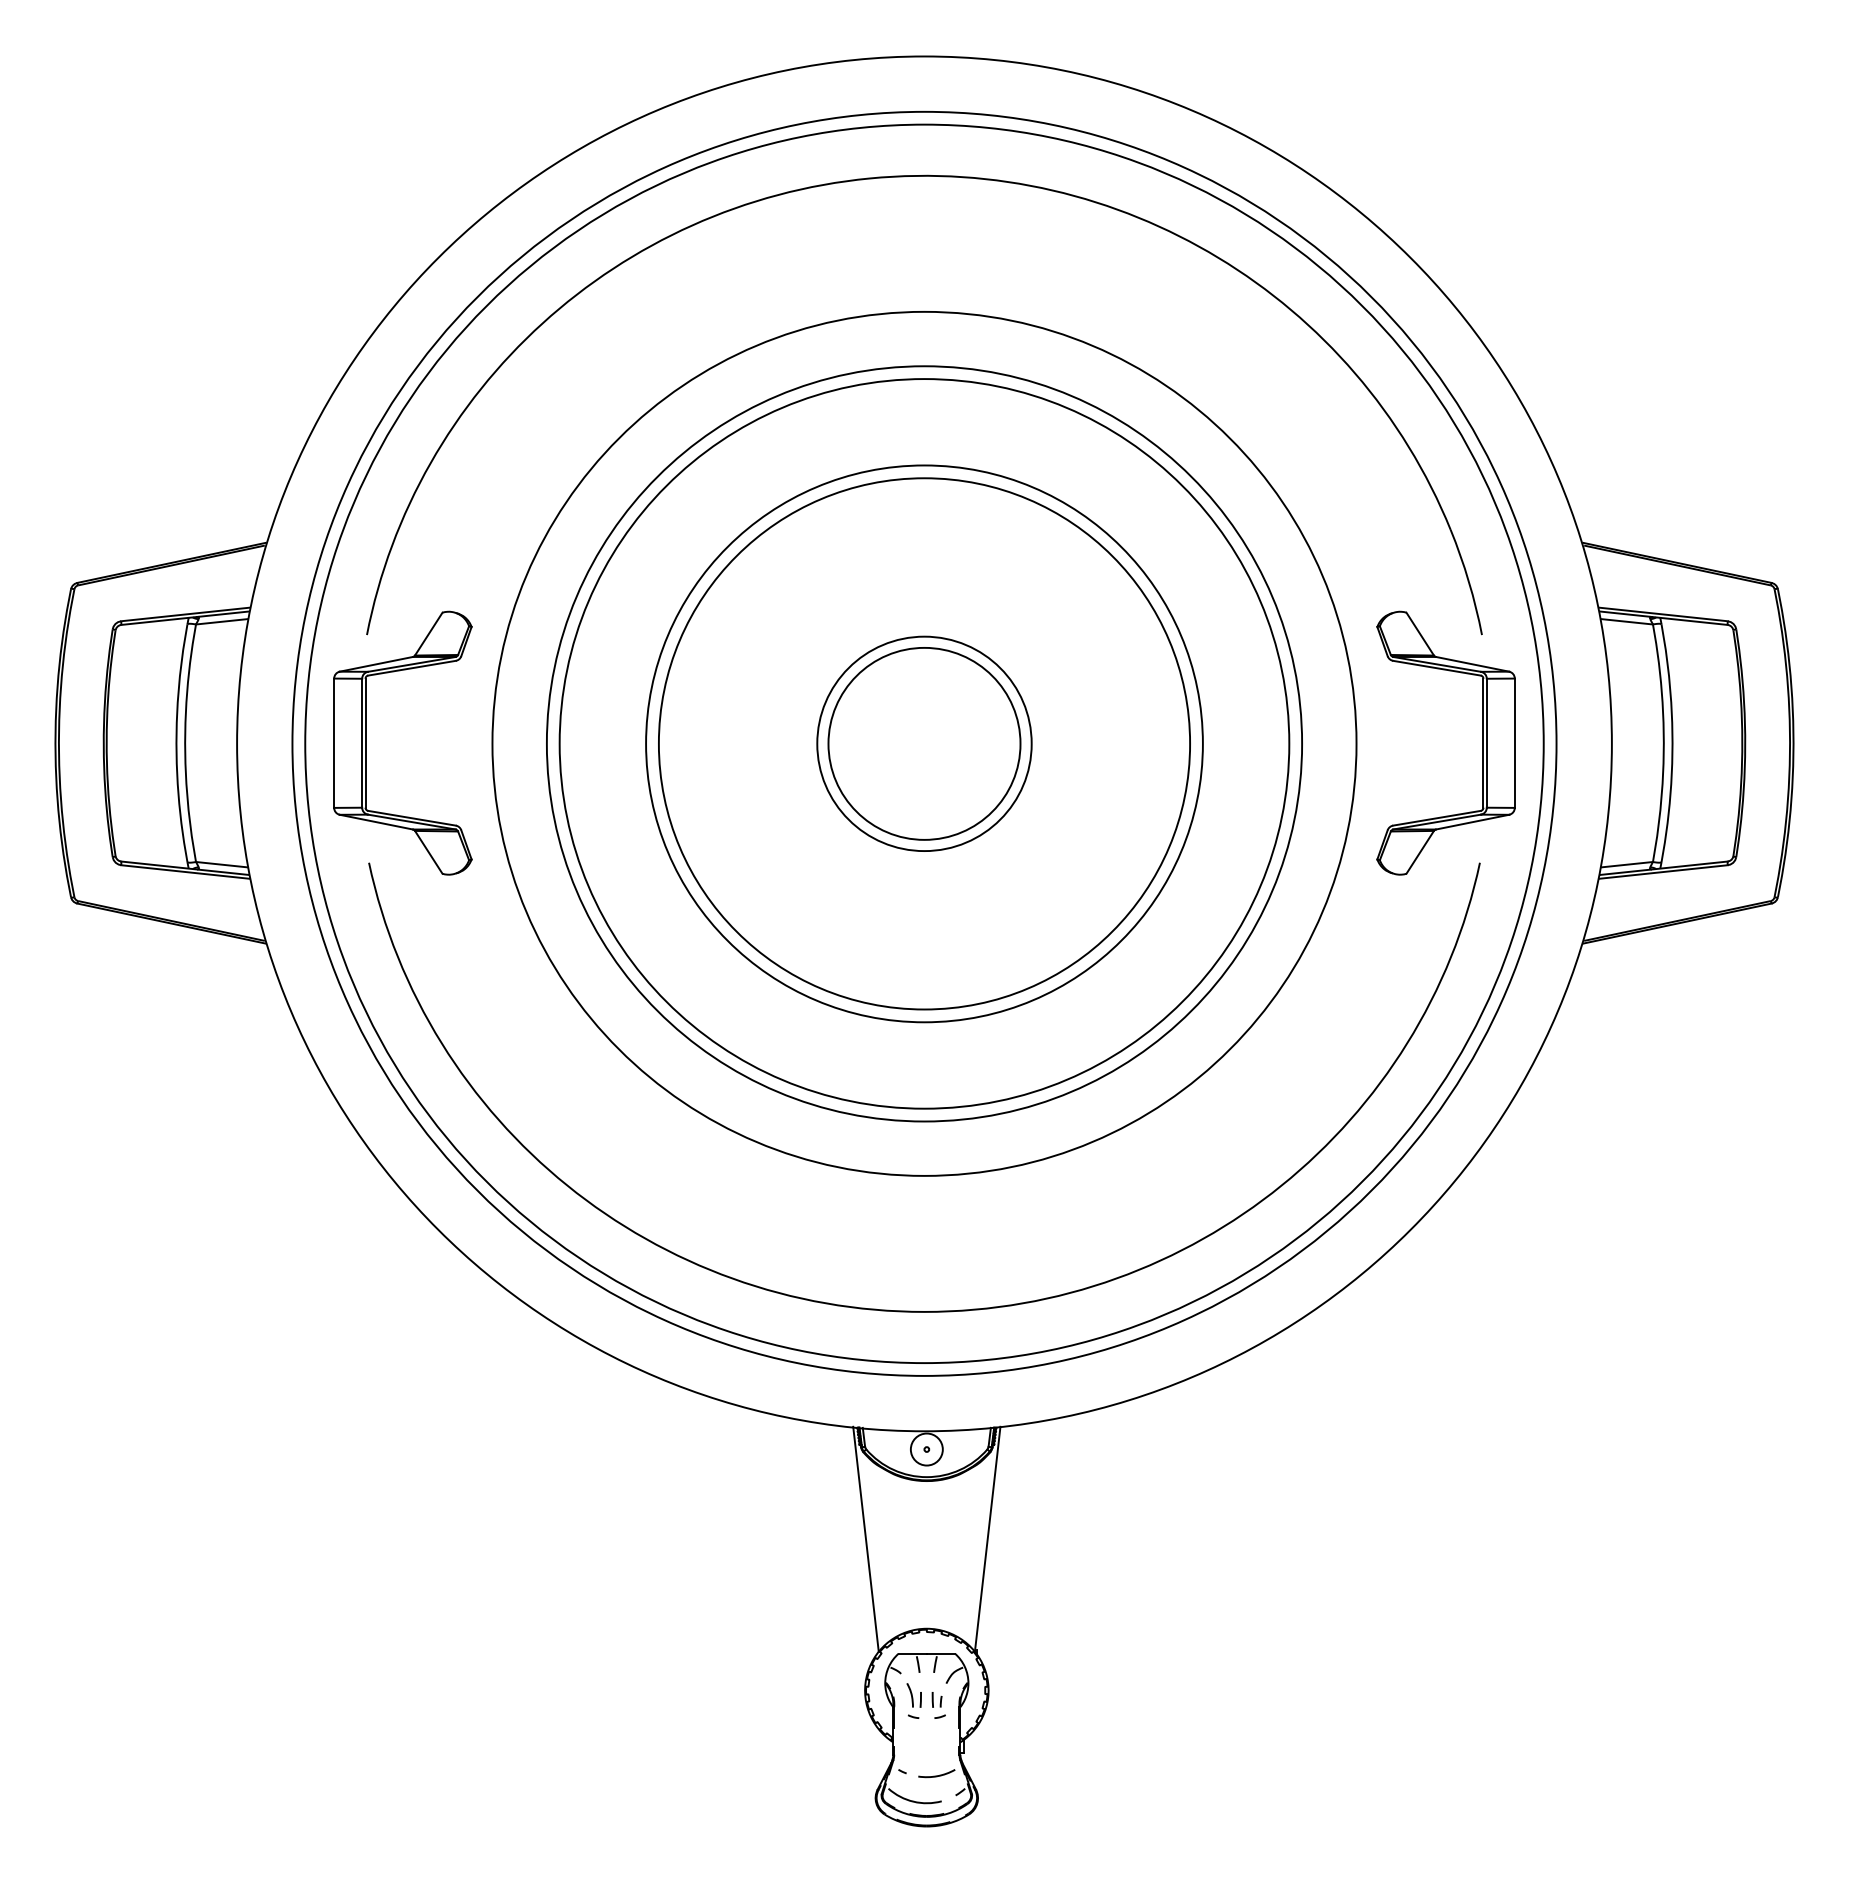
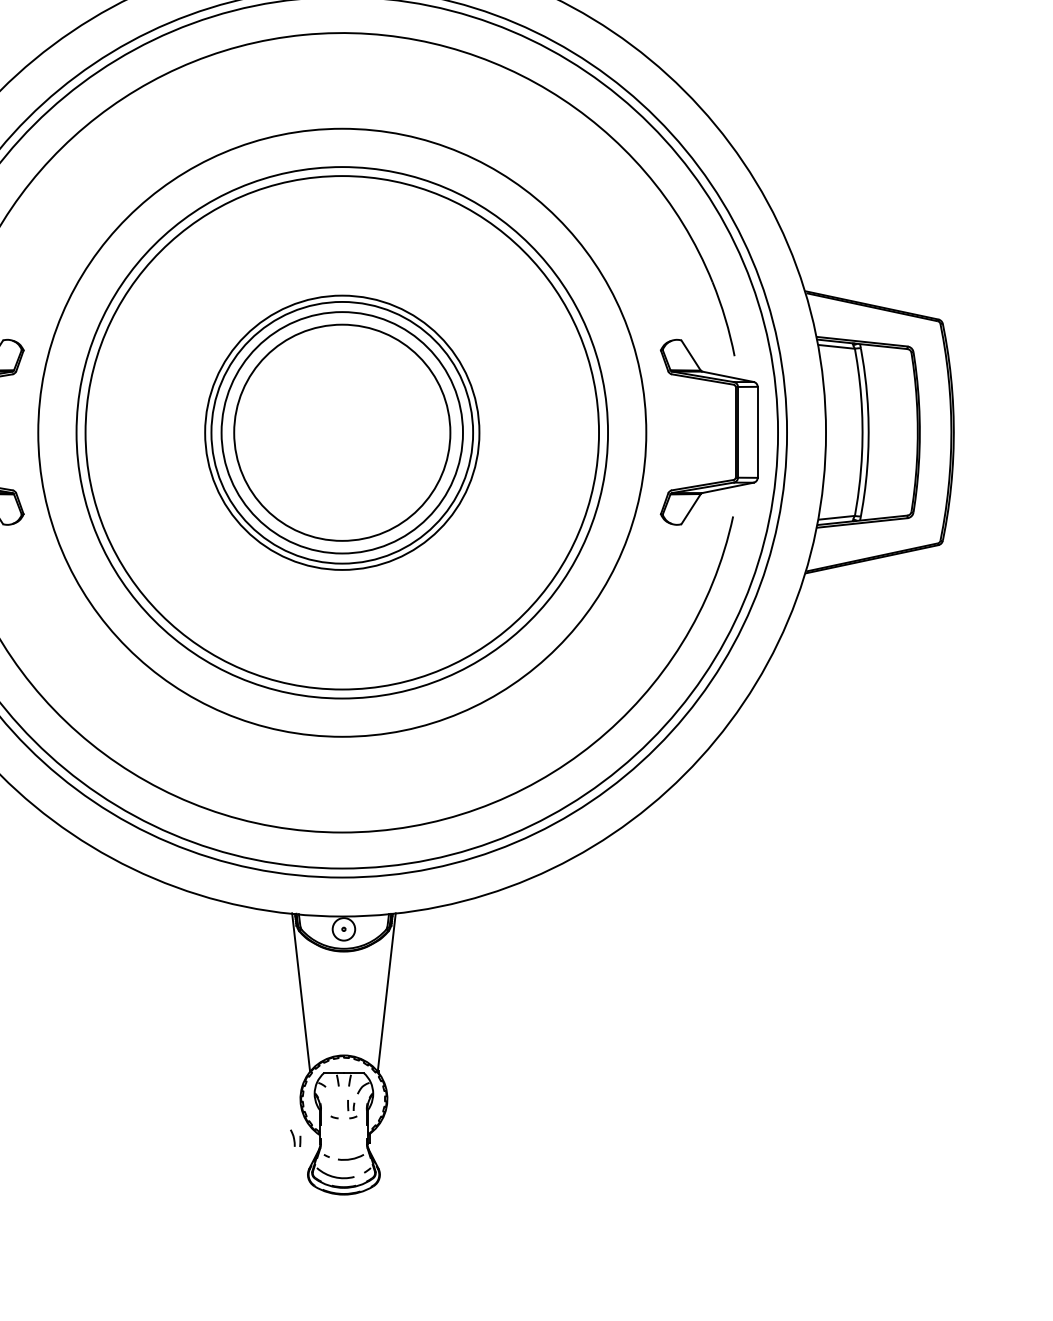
circle: (924, 743) -> (342, 432), size x0.7
circle: (924, 743) -> (342, 432), size x0.7
circle: (924, 743) -> (342, 432), size x1.6
circle: (924, 743) -> (342, 432), size x1.6
part: (913, 1695) -> (295, 1138), moved

